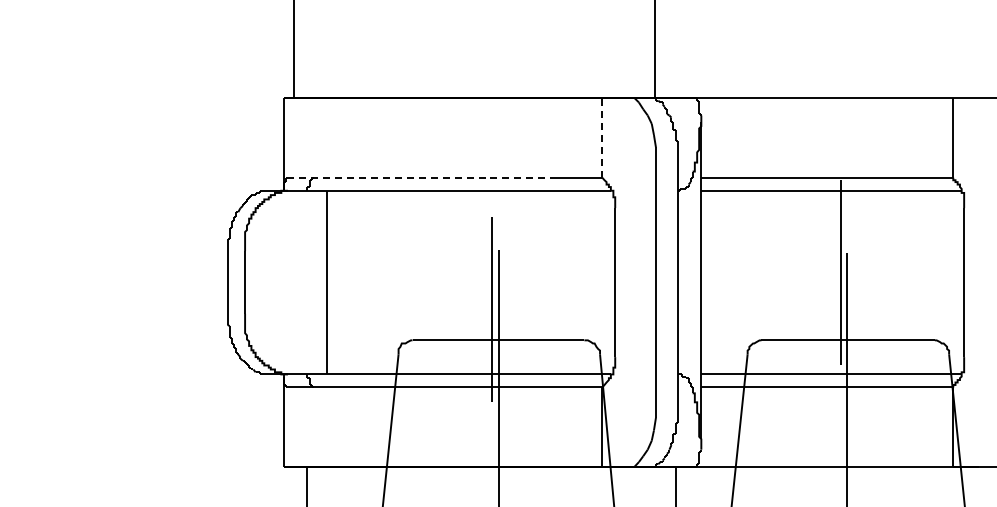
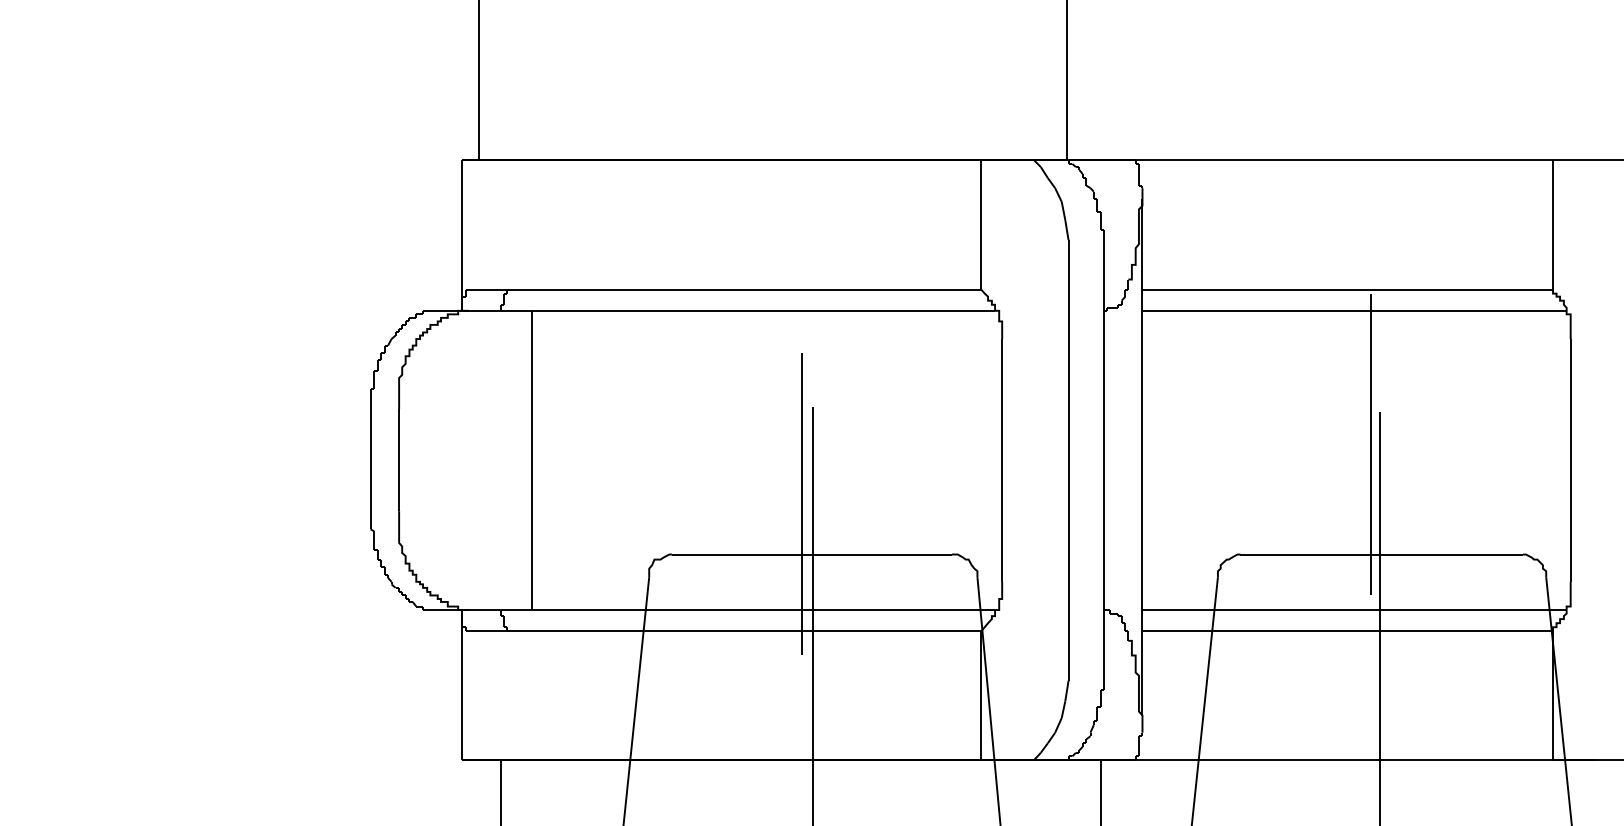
line: (602, 137) -> (981, 224), dashed -> solid
line: (422, 177) -> (688, 289), dashed -> solid

